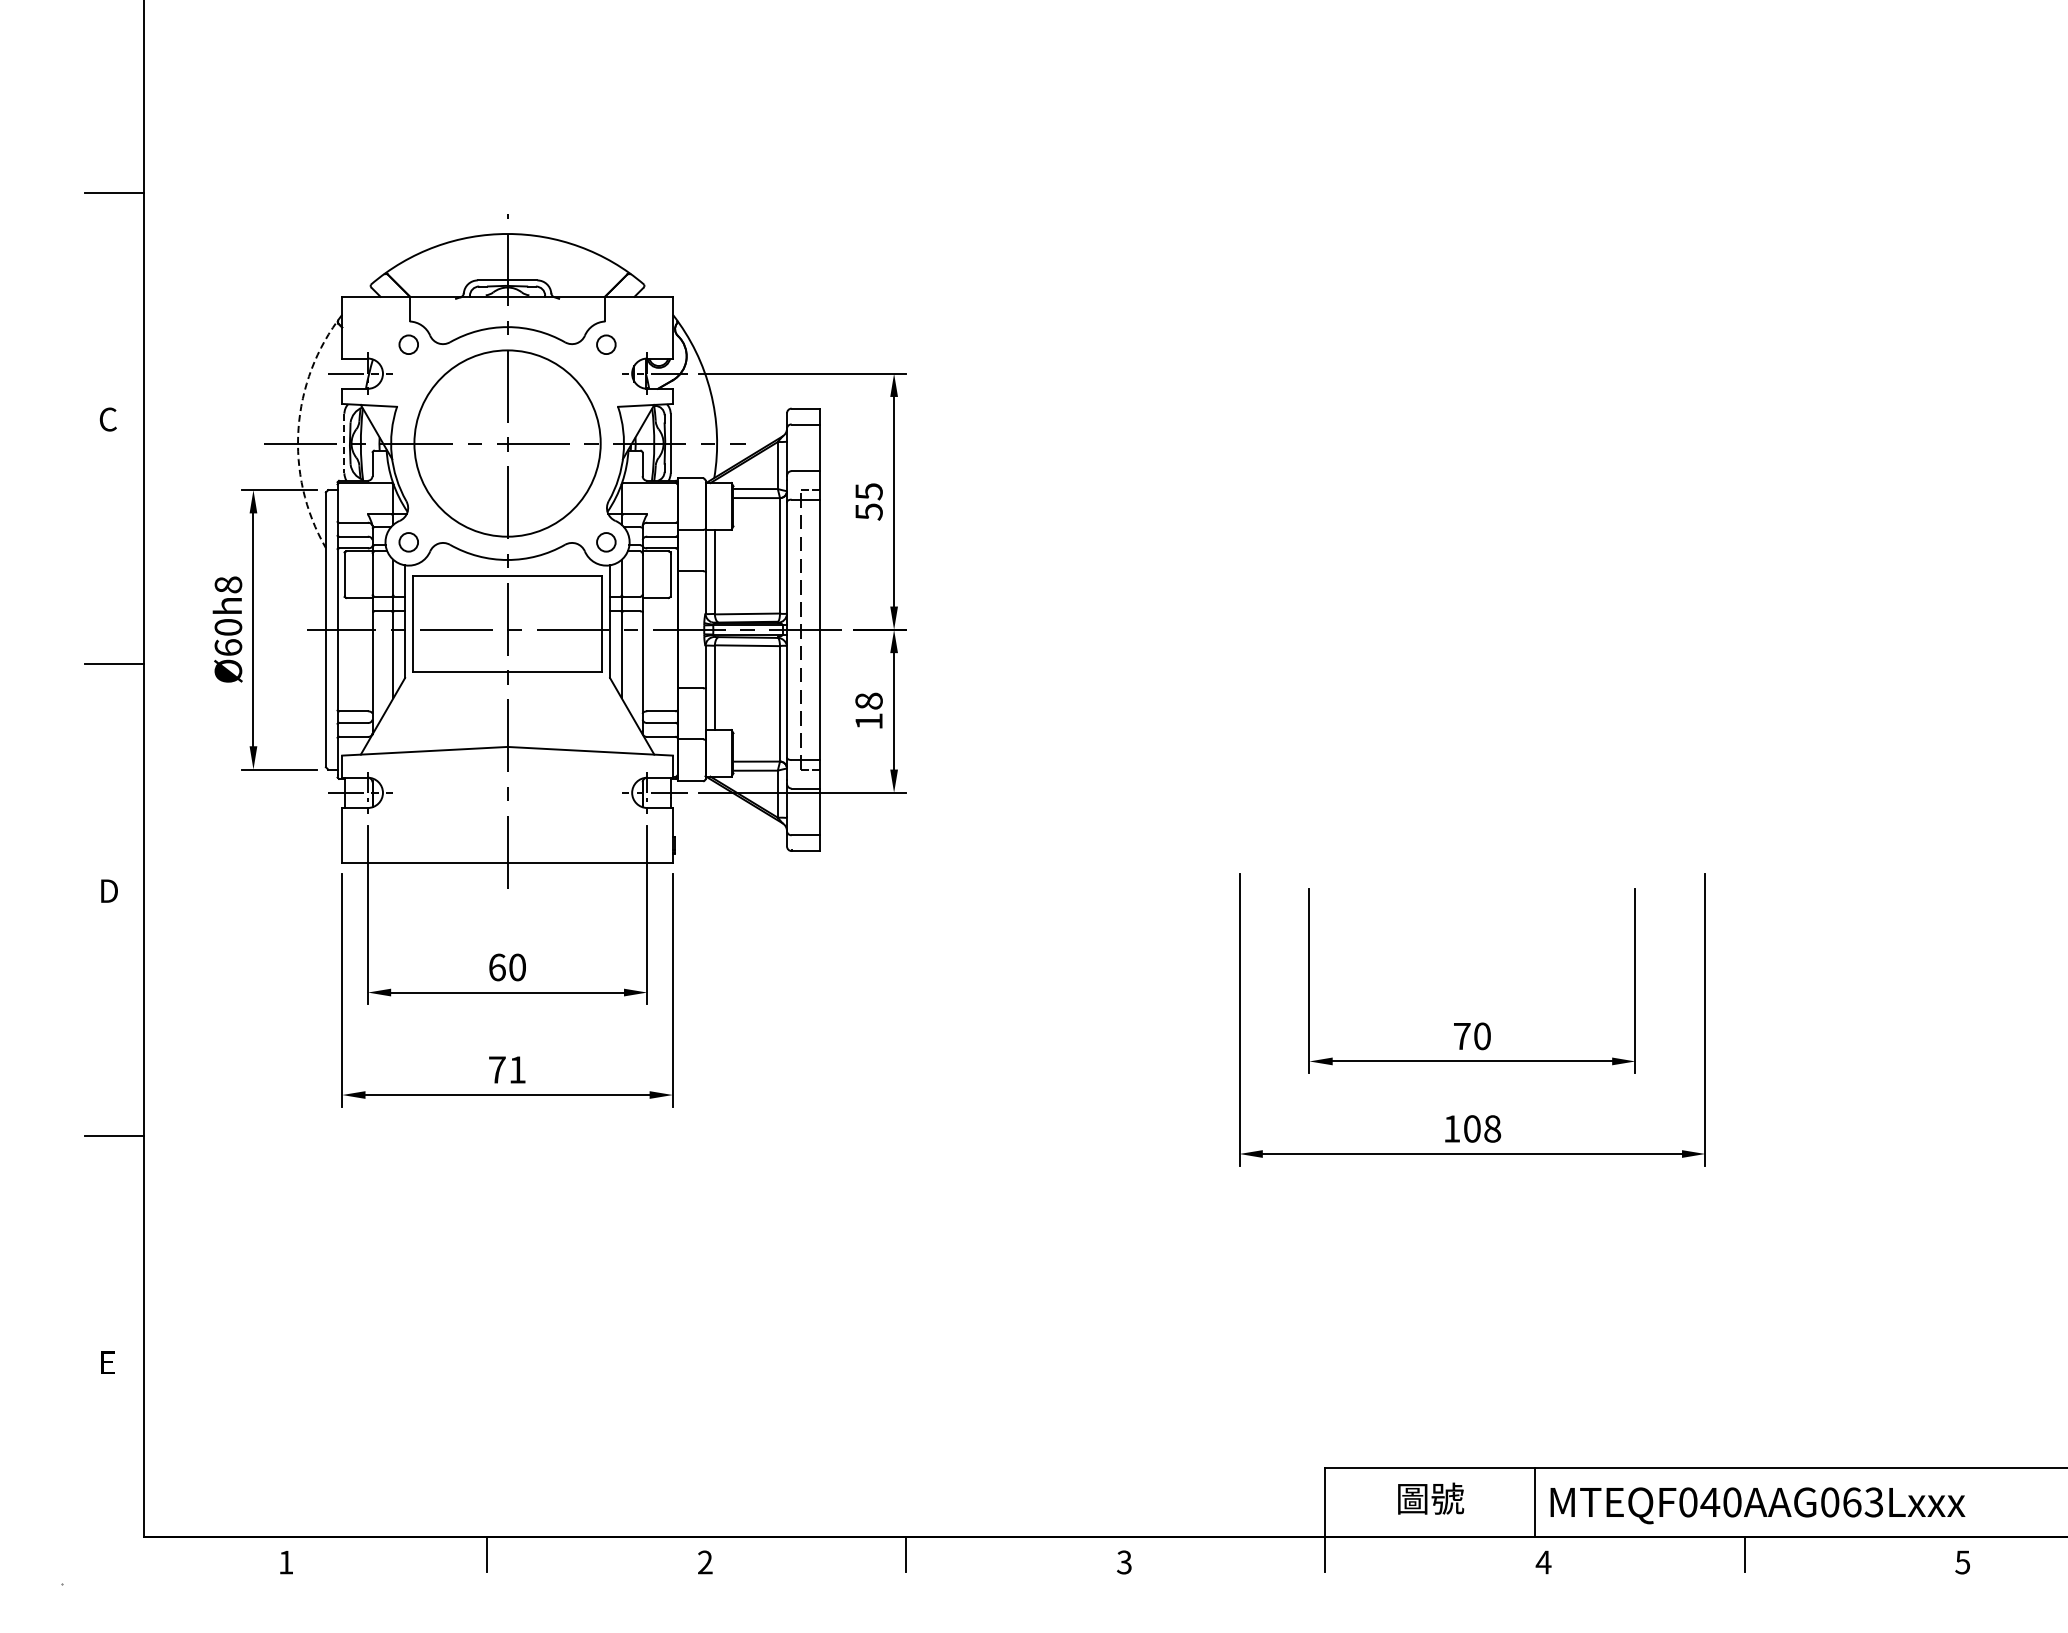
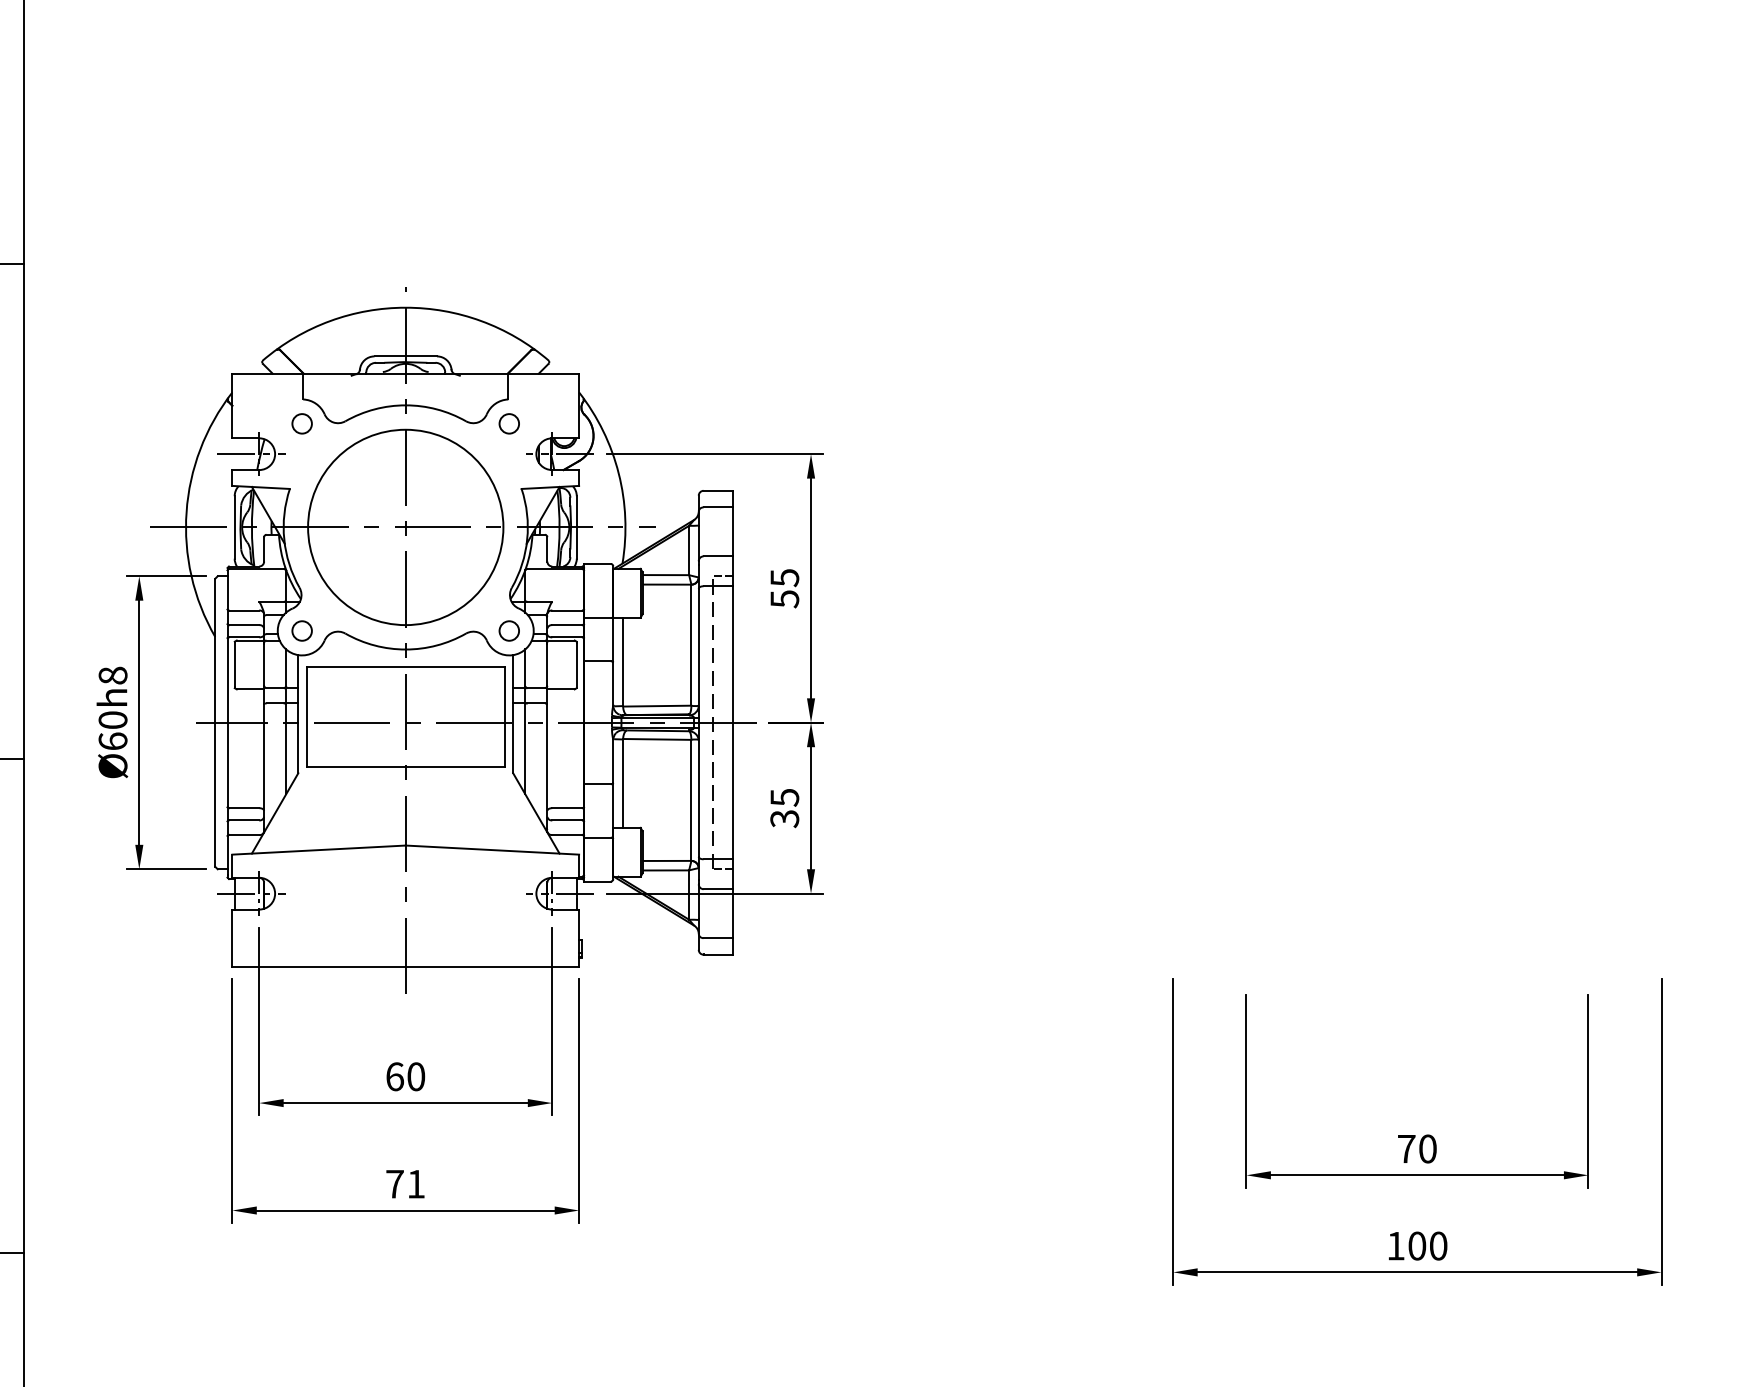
arc: (298, 428) -> (186, 511), dashed -> solid
line: (344, 443) -> (234, 527), dashed -> solid
text: (868, 711) -> (784, 808), 18 -> 35
text: (1492, 1128) -> (1438, 1245), 108 -> 100

